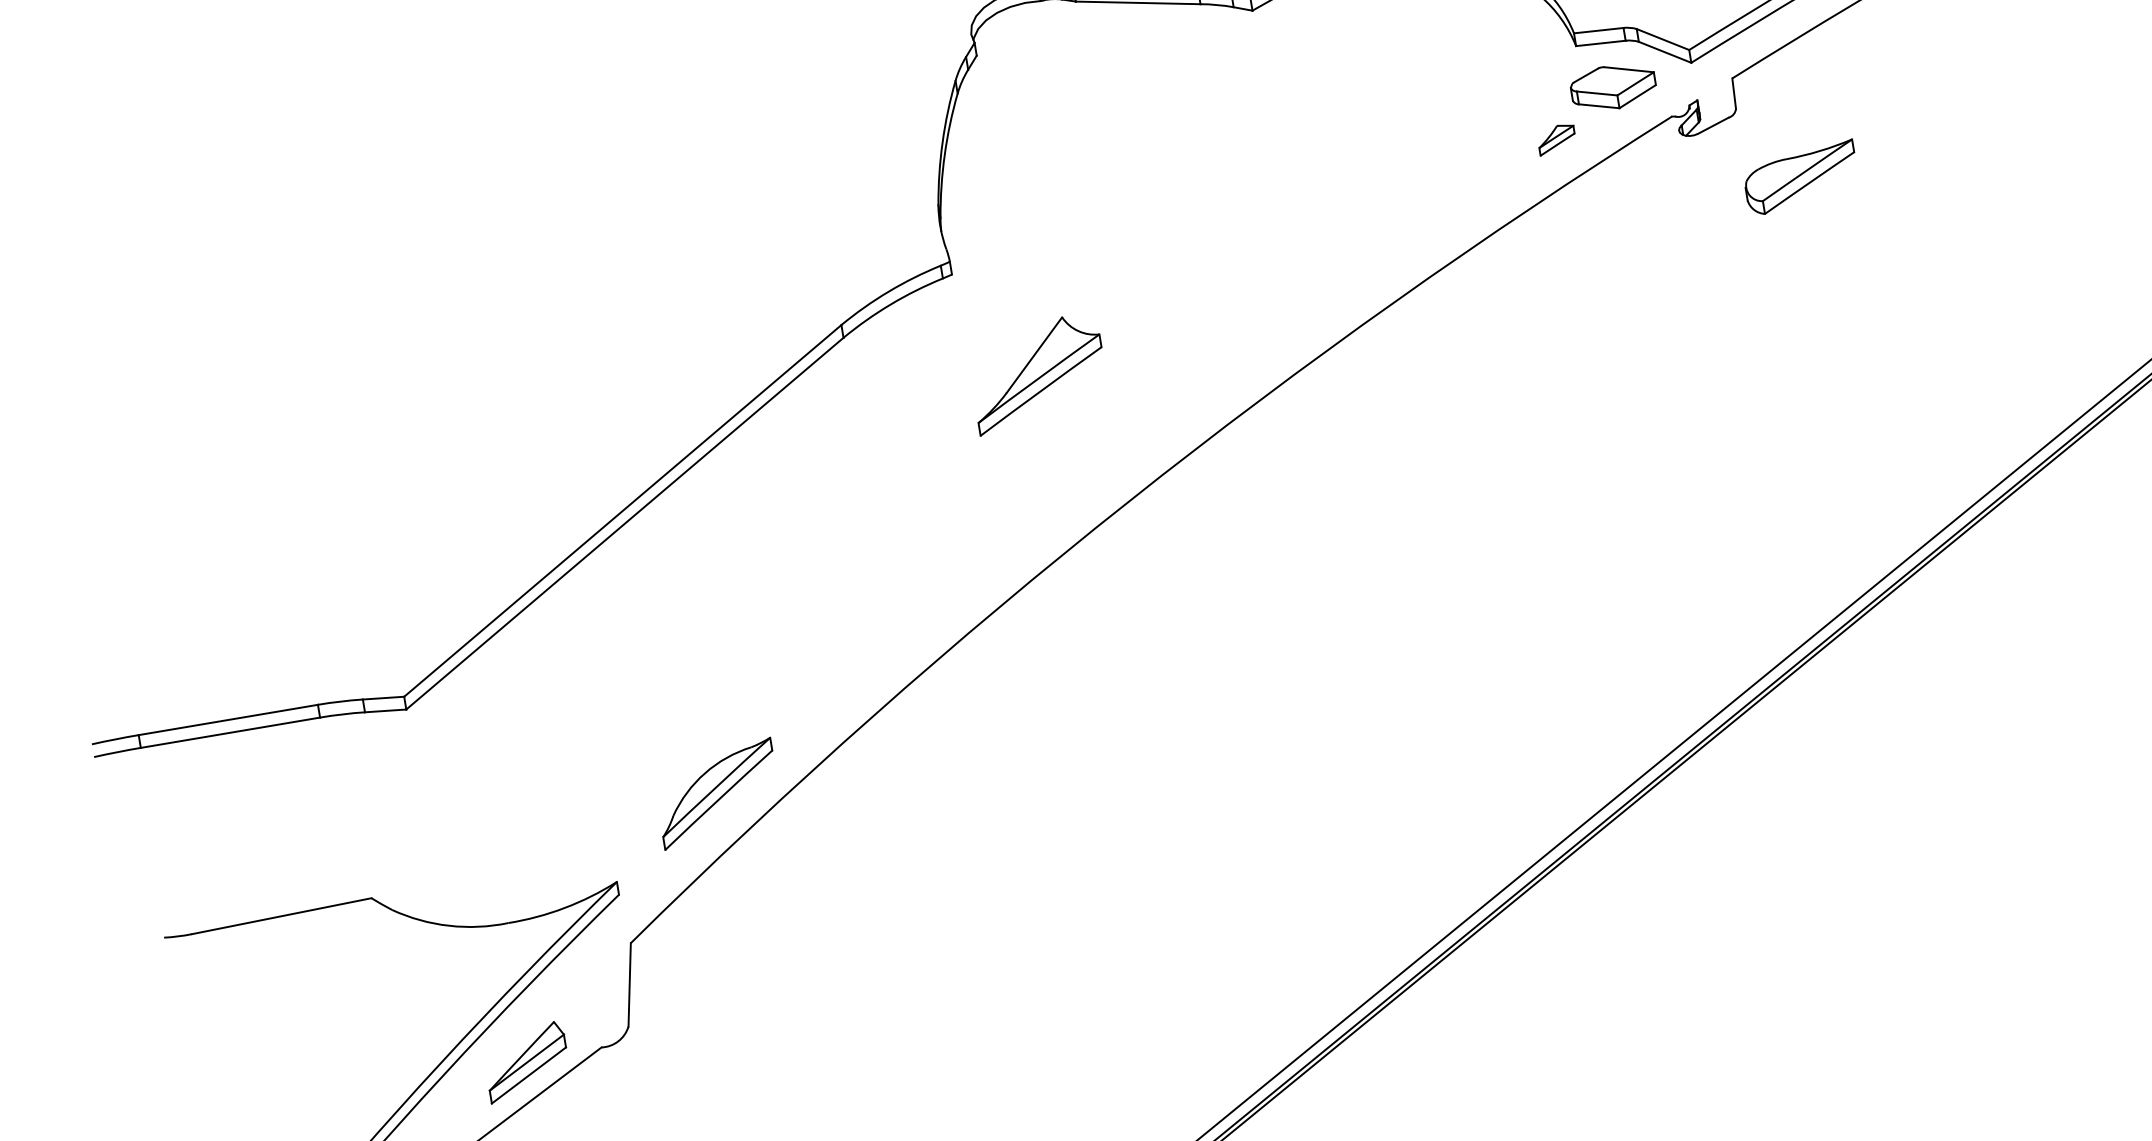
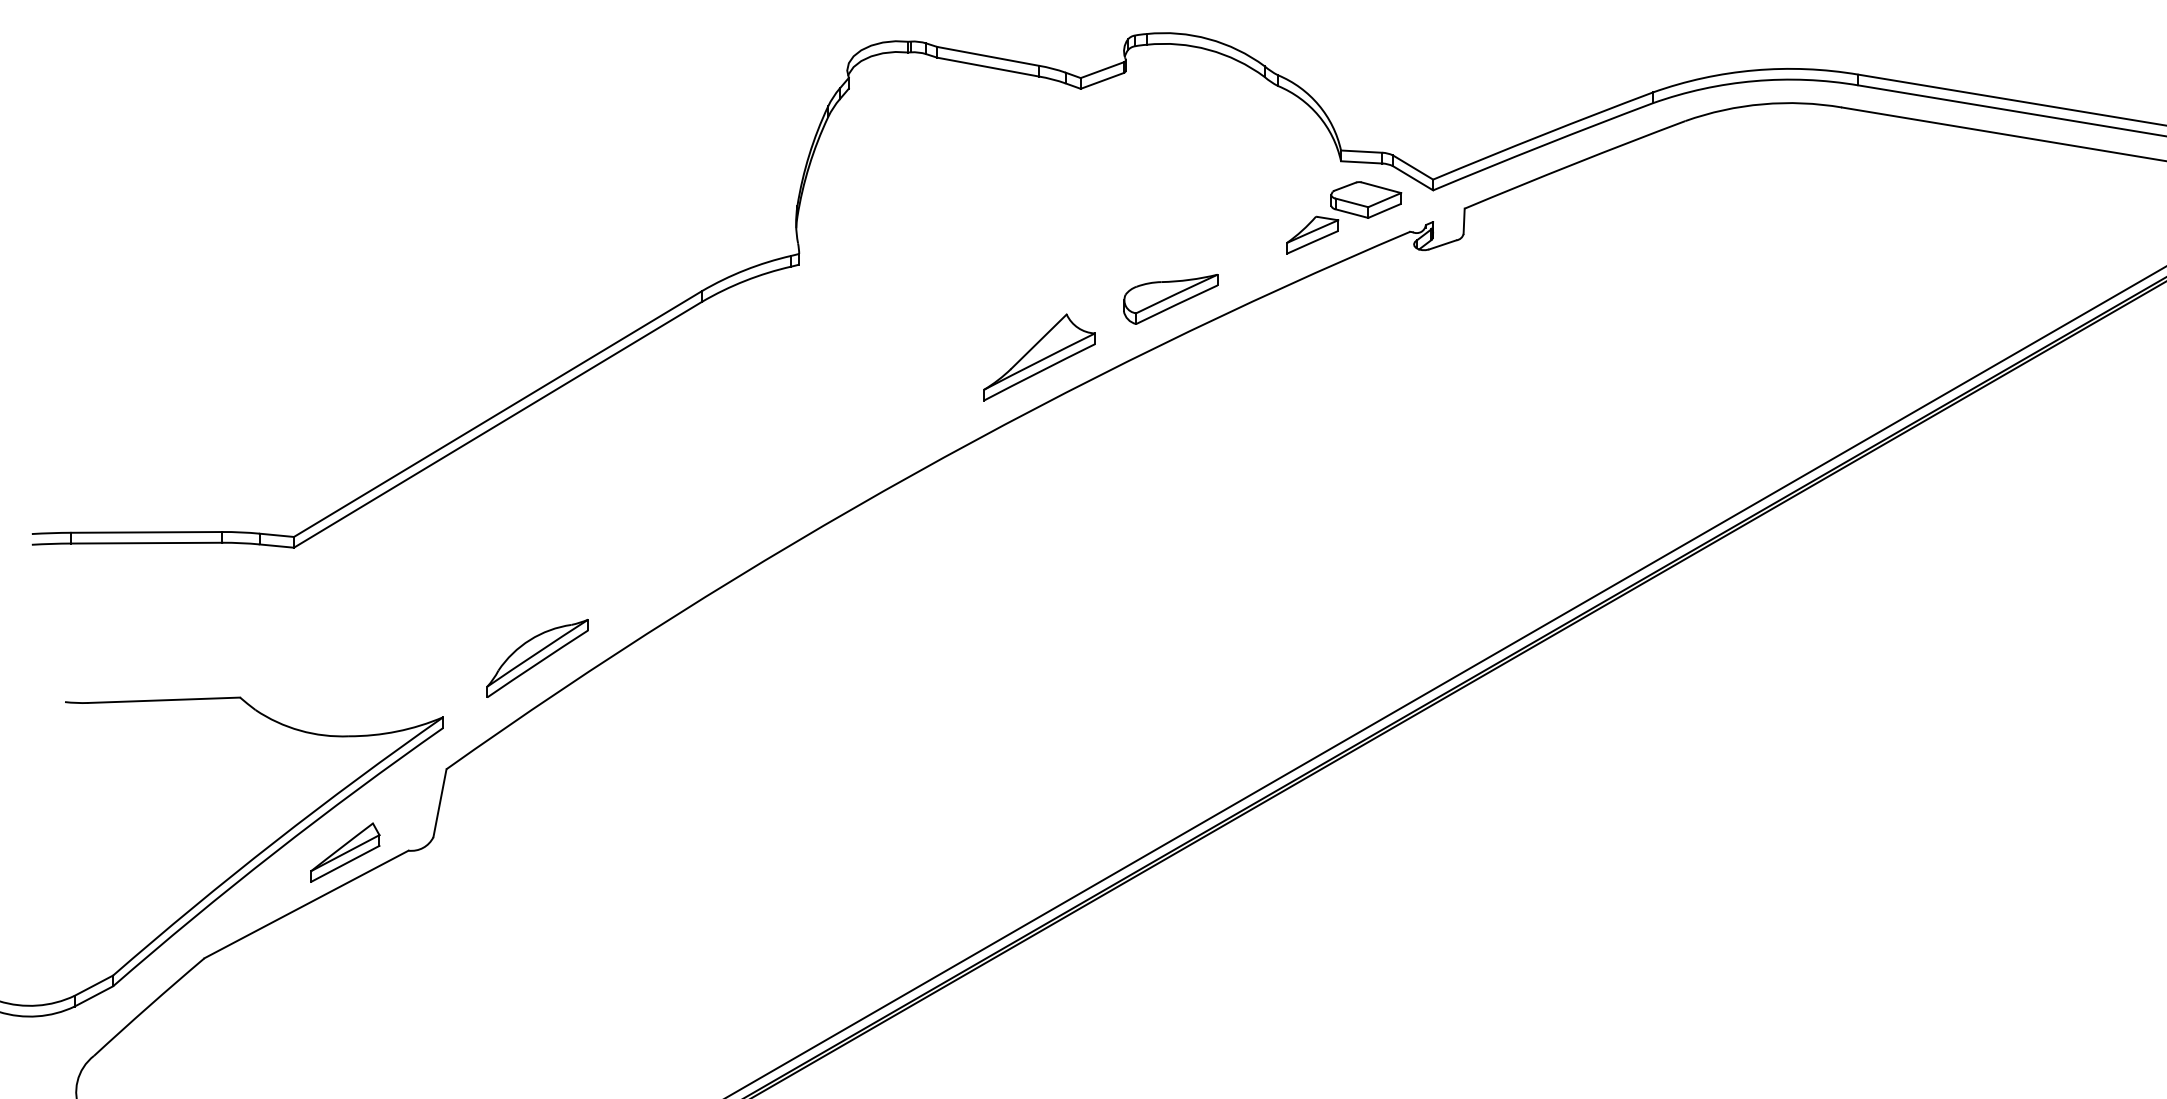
part: (1556, 138) -> (1312, 234), size x1.67
part: (1800, 178) -> (1170, 299), moved
part: (1038, 373) -> (1039, 357), moved

